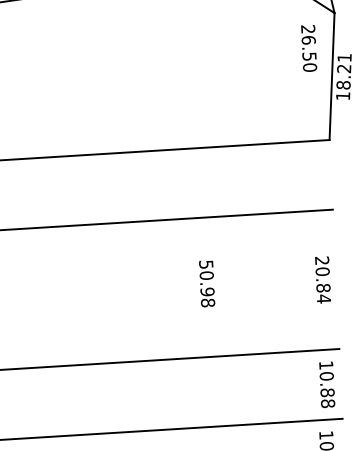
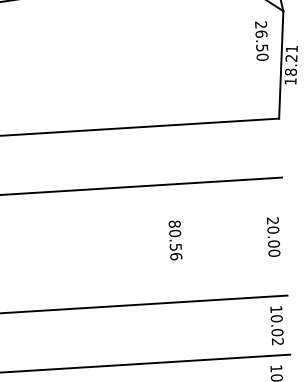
text: (207, 283) -> (175, 240), 50.98 -> 80.56
text: (324, 293) -> (274, 248), 20.84 -> 20.00
text: (327, 398) -> (277, 337), 10.88 -> 10.02

